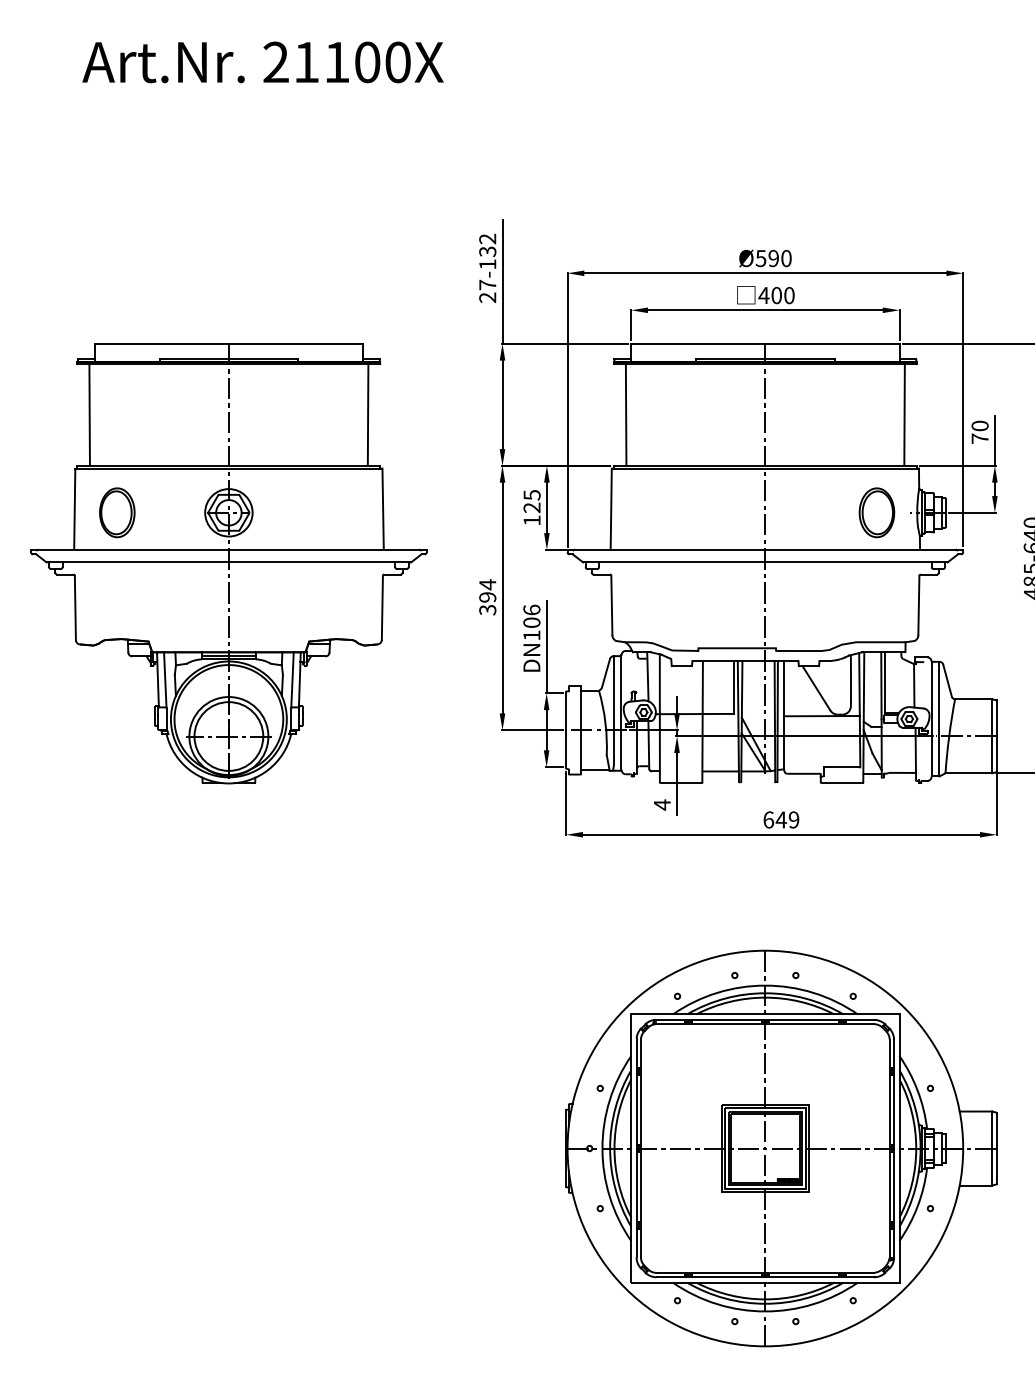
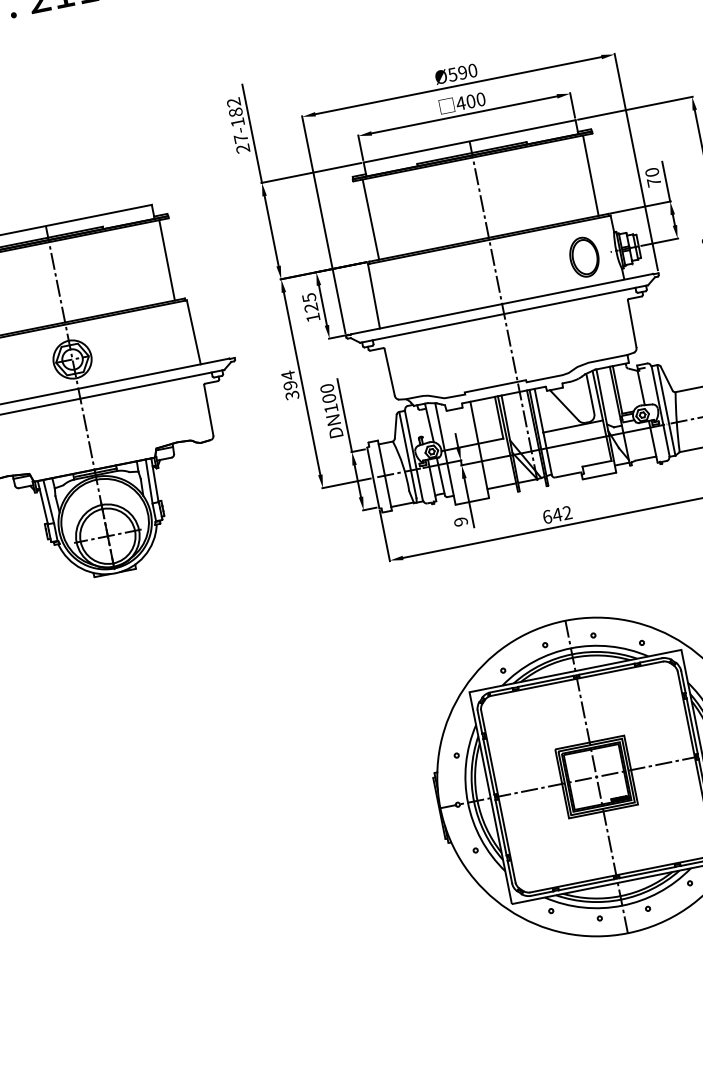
text: (487, 251) -> (235, 112), 27-132 -> 27-182
text: (531, 609) -> (326, 388), DN106 -> DN100
text: (661, 804) -> (460, 521), 4 -> 9
text: (793, 819) -> (566, 512), 649 -> 642

